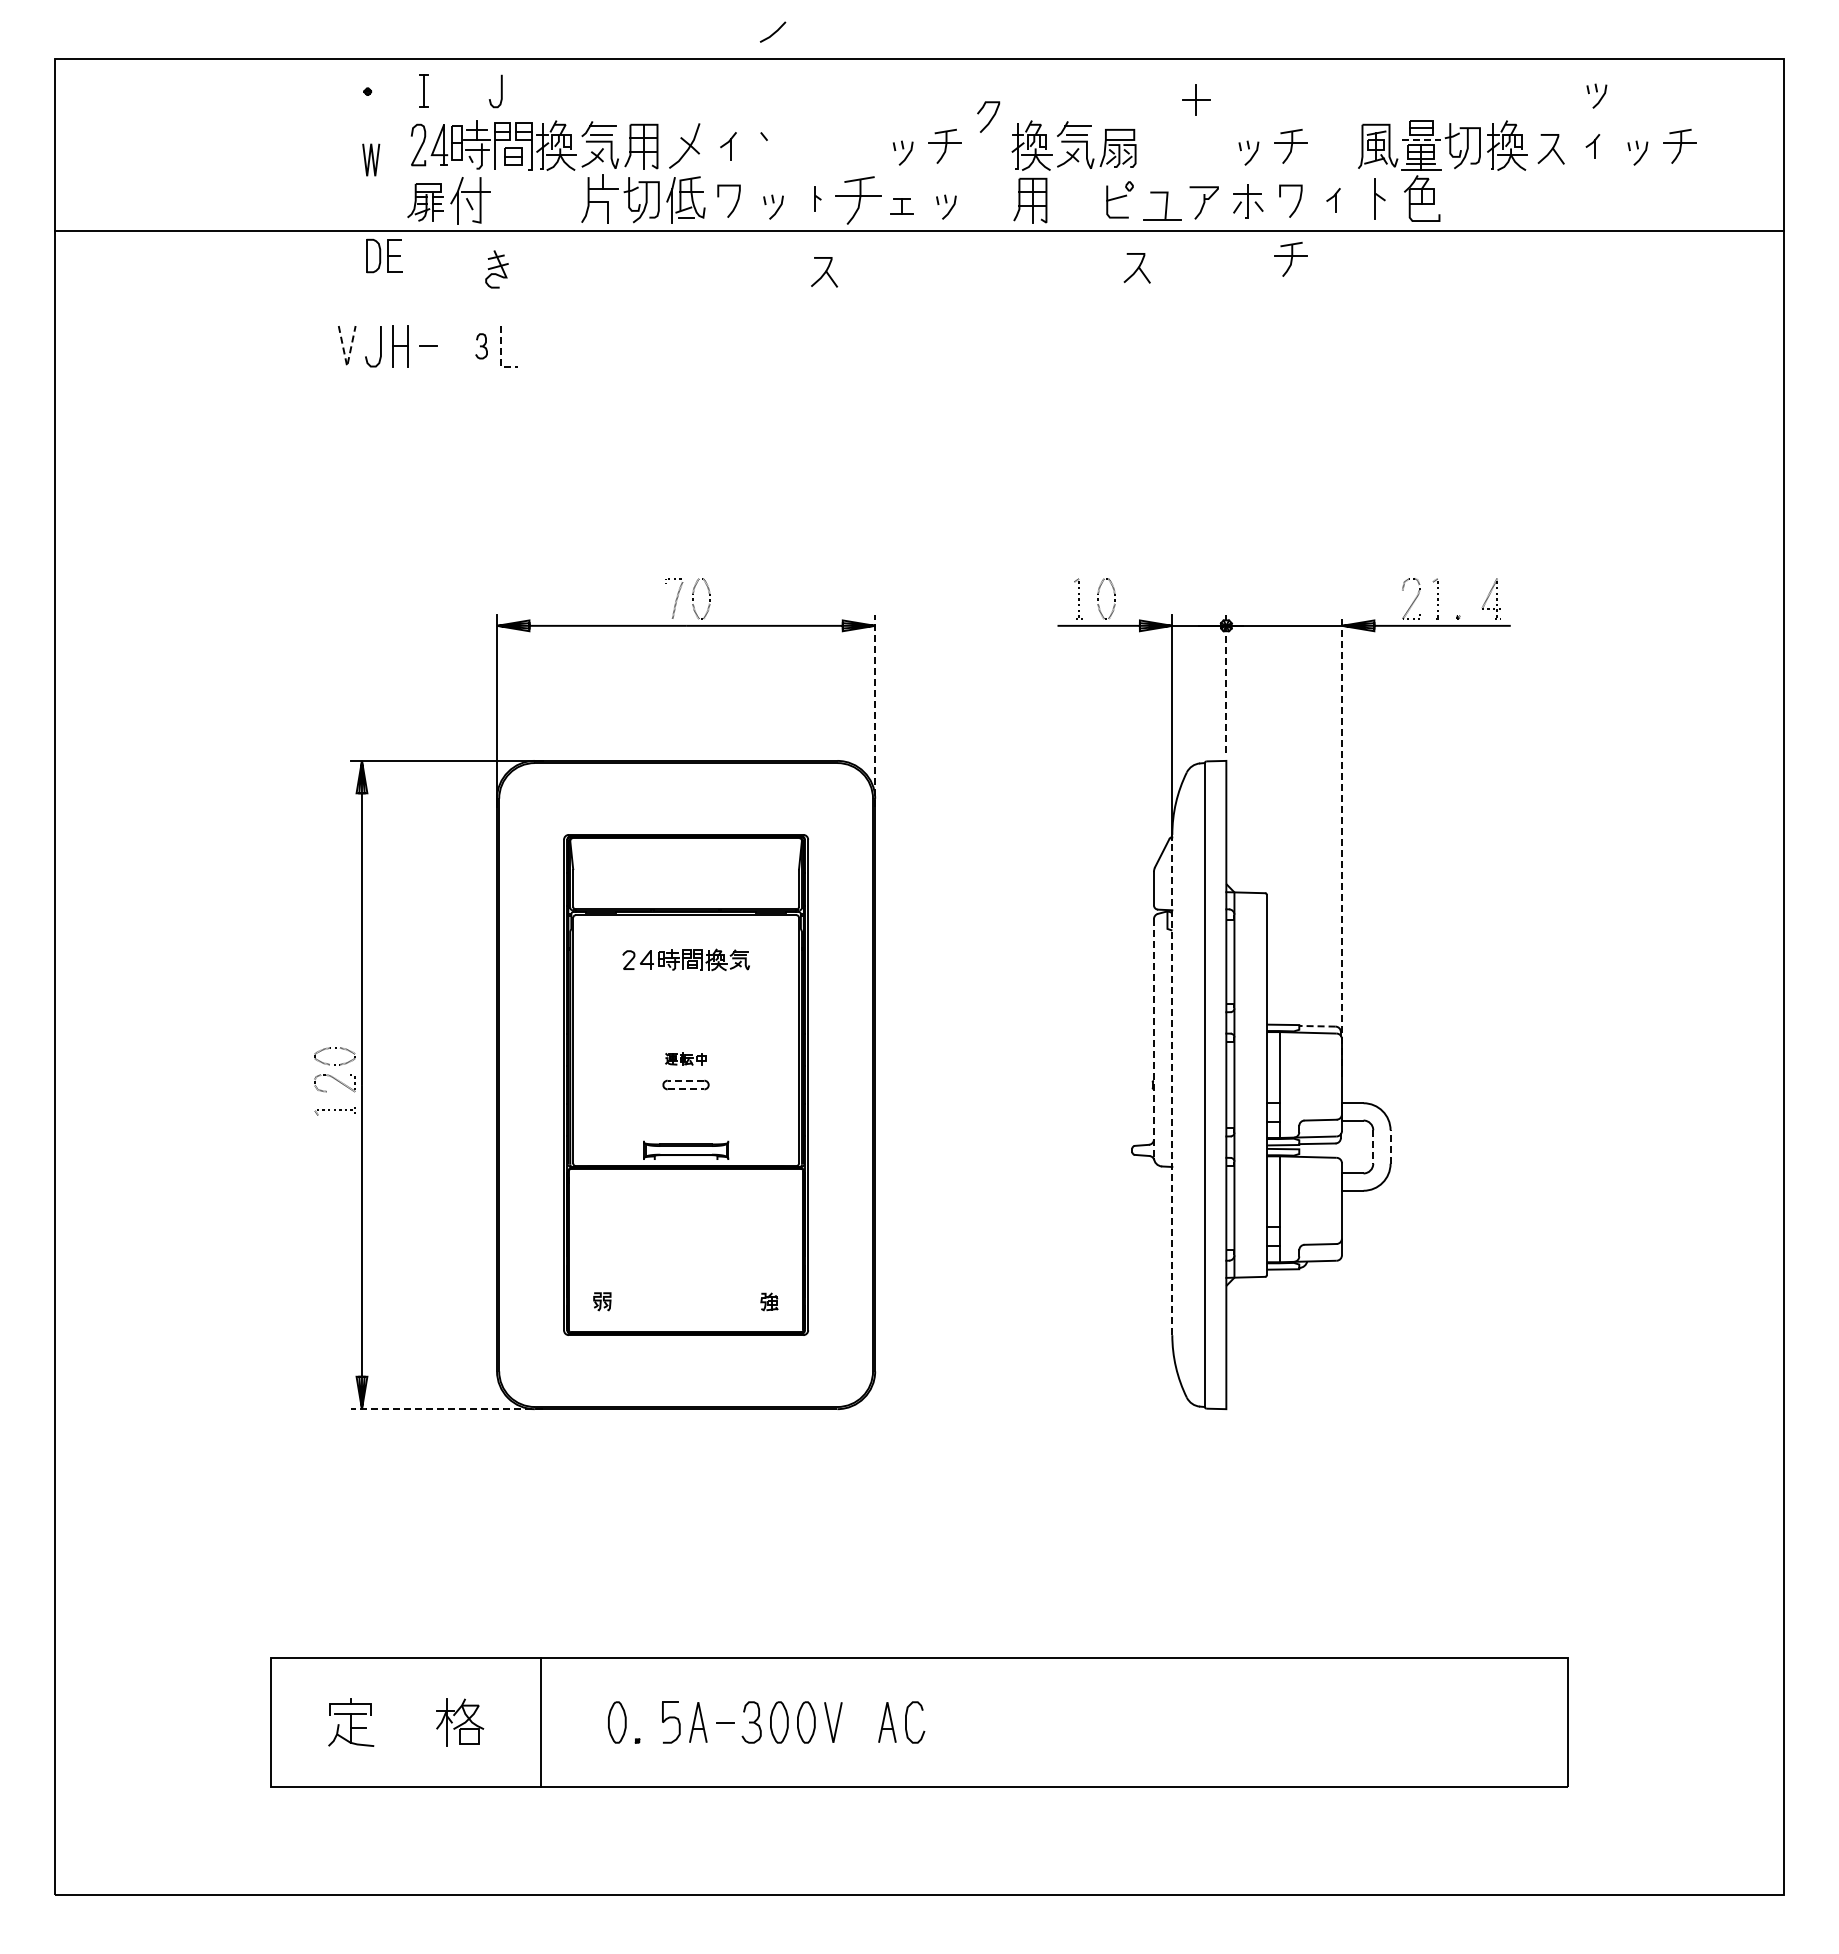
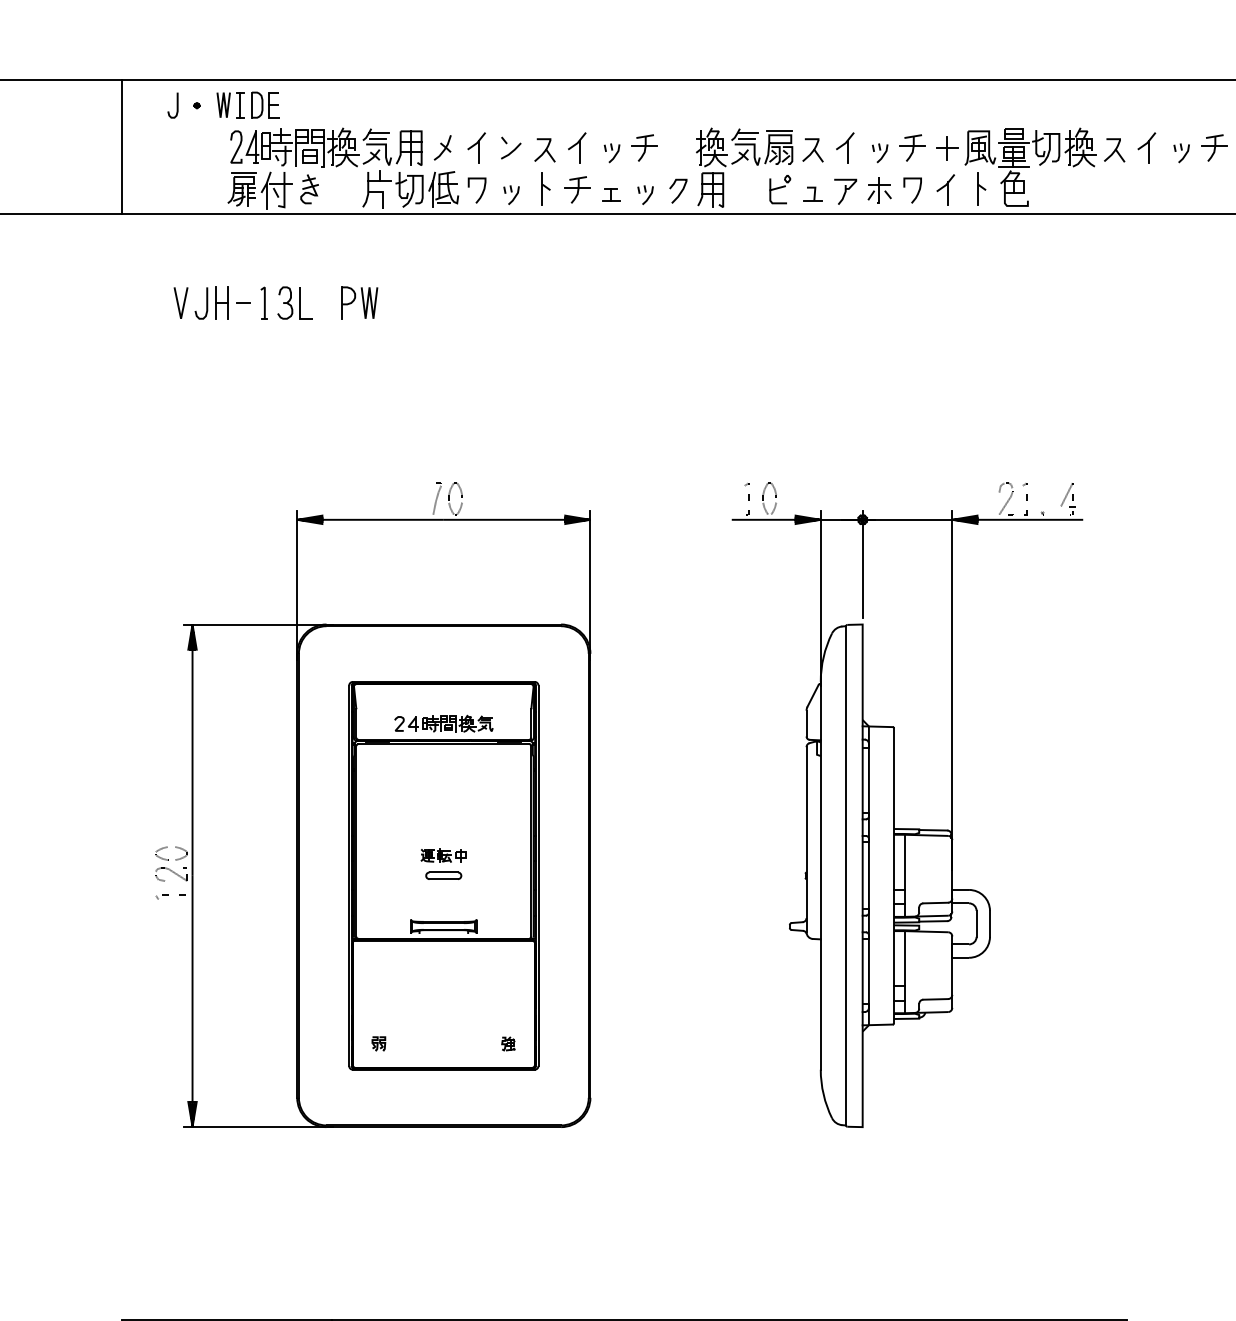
line: (773, 32) -> (511, 151), moved
curve: (500, 91) -> (176, 105), moved
part: (1596, 95) -> (1149, 108), removed
part: (1196, 99) -> (947, 148), moved
curve: (991, 117) -> (680, 191), moved
line: (1119, 124) -> (779, 131), added
line: (1421, 139) -> (1013, 142), dashed -> solid
line: (271, 144) -> (122, 146), added
part: (684, 145) -> (442, 147), size x0.71
part: (728, 145) -> (476, 147), size x1.43
part: (857, 145) -> (576, 147), added
part: (1203, 145) -> (844, 147), added
part: (1592, 145) -> (1146, 147), size x1.67
line: (370, 159) -> (223, 104), moved
line: (428, 178) -> (244, 172), added
part: (817, 198) -> (545, 188), size x1.67
part: (1333, 199) -> (945, 189), size x1.67
part: (858, 200) -> (577, 190), size x0.71
part: (1161, 205) -> (812, 193), size x0.62
part: (384, 255) -> (265, 104), moved
part: (1290, 259) -> (912, 235), removed
part: (1136, 268) -> (812, 150), moved
part: (496, 269) -> (309, 189), moved
part: (824, 272) -> (544, 150), moved
part: (454, 346) -> (264, 303), added
part: (481, 346) -> (285, 303), size x1.67
part: (577, 346) -> (359, 303), added
line: (500, 355) -> (299, 310), dashed -> solid
line: (347, 366) -> (181, 318), dashed -> solid
line: (1226, 683) -> (862, 564), dashed -> solid
line: (875, 710) -> (590, 585), dashed -> solid
line: (1341, 846) -> (951, 690), dashed -> solid
part: (685, 959) -> (443, 723), moved
line: (1316, 1026) -> (932, 830), dashed -> solid
line: (1153, 1038) -> (806, 839), dashed -> solid
part: (685, 1059) -> (443, 856), size x1.43
line: (685, 1080) -> (443, 872), dashed -> solid
line: (1172, 1084) -> (820, 875), dashed -> solid
line: (686, 1089) -> (444, 879), dashed -> solid
line: (1373, 1147) -> (976, 924), dashed -> solid
line: (1390, 1147) -> (989, 924), dashed -> solid
line: (447, 1409) -> (258, 1127), dashed -> solid

